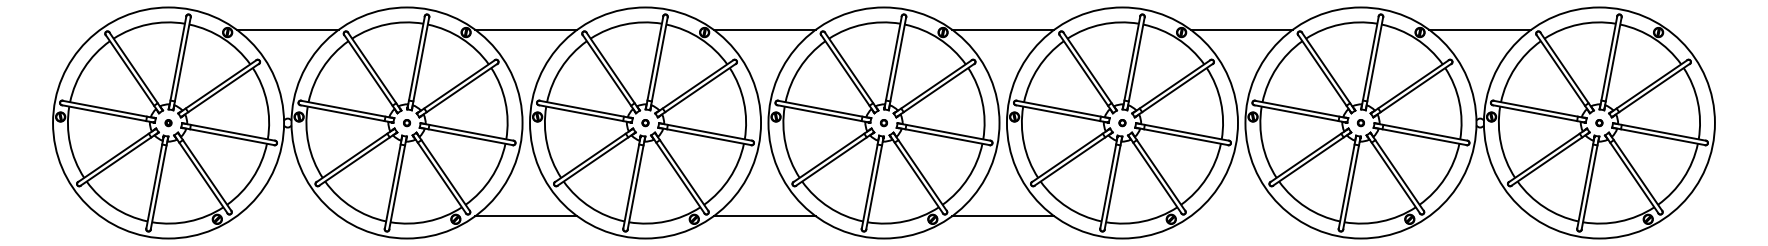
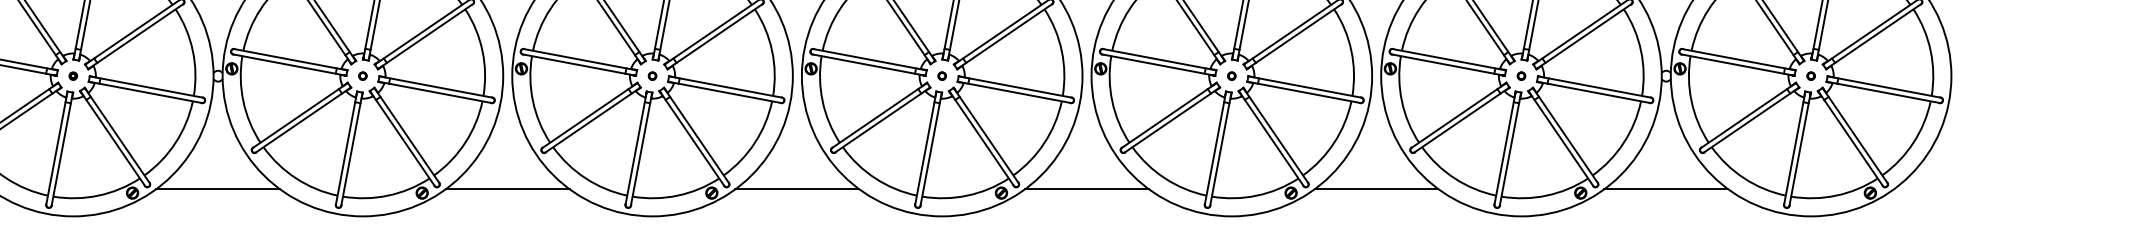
line: (287, 216) -> (217, 189), added
line: (1241, 216) -> (1376, 189), added
line: (1480, 216) -> (1666, 189), added

